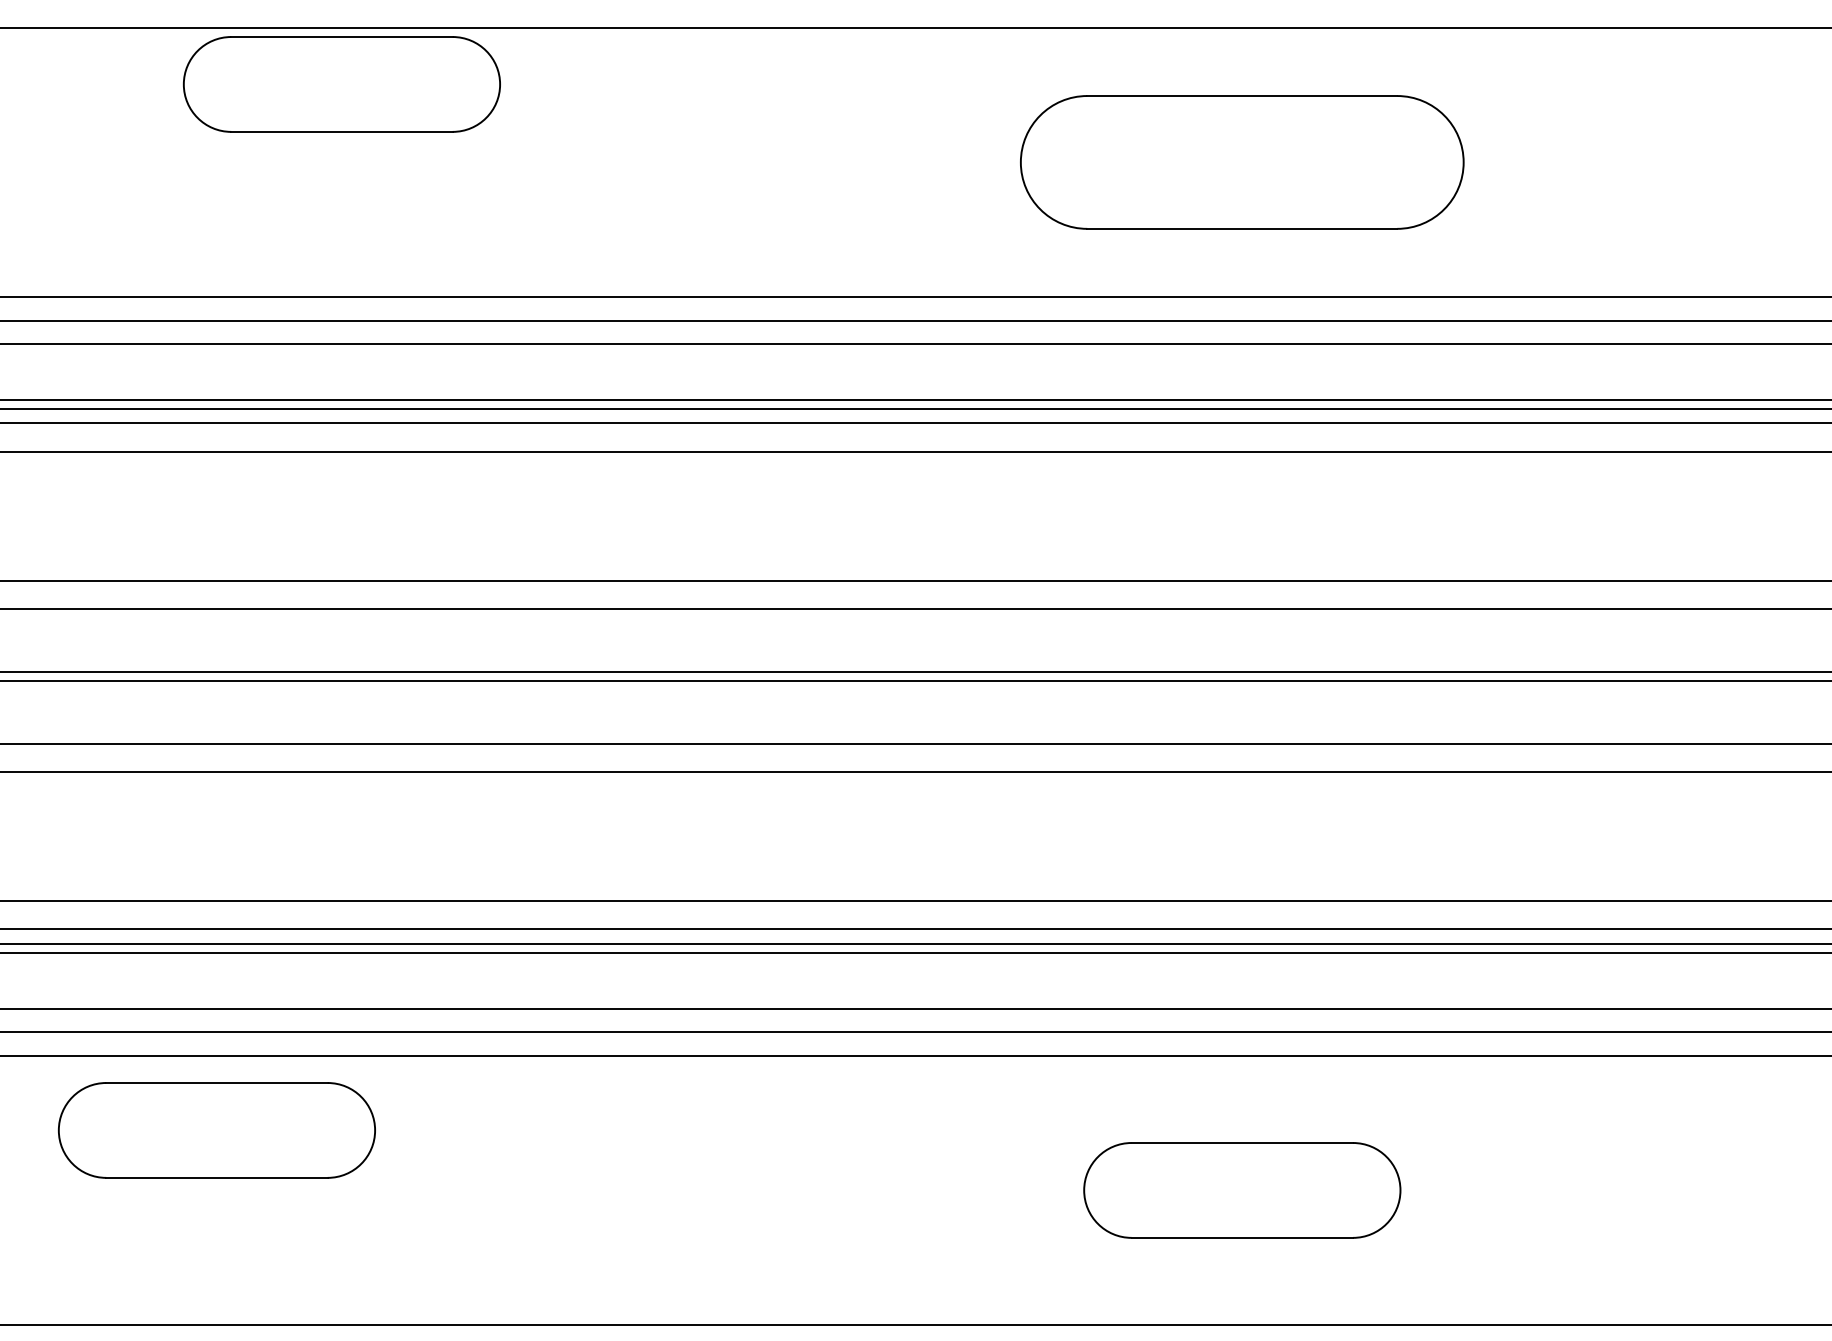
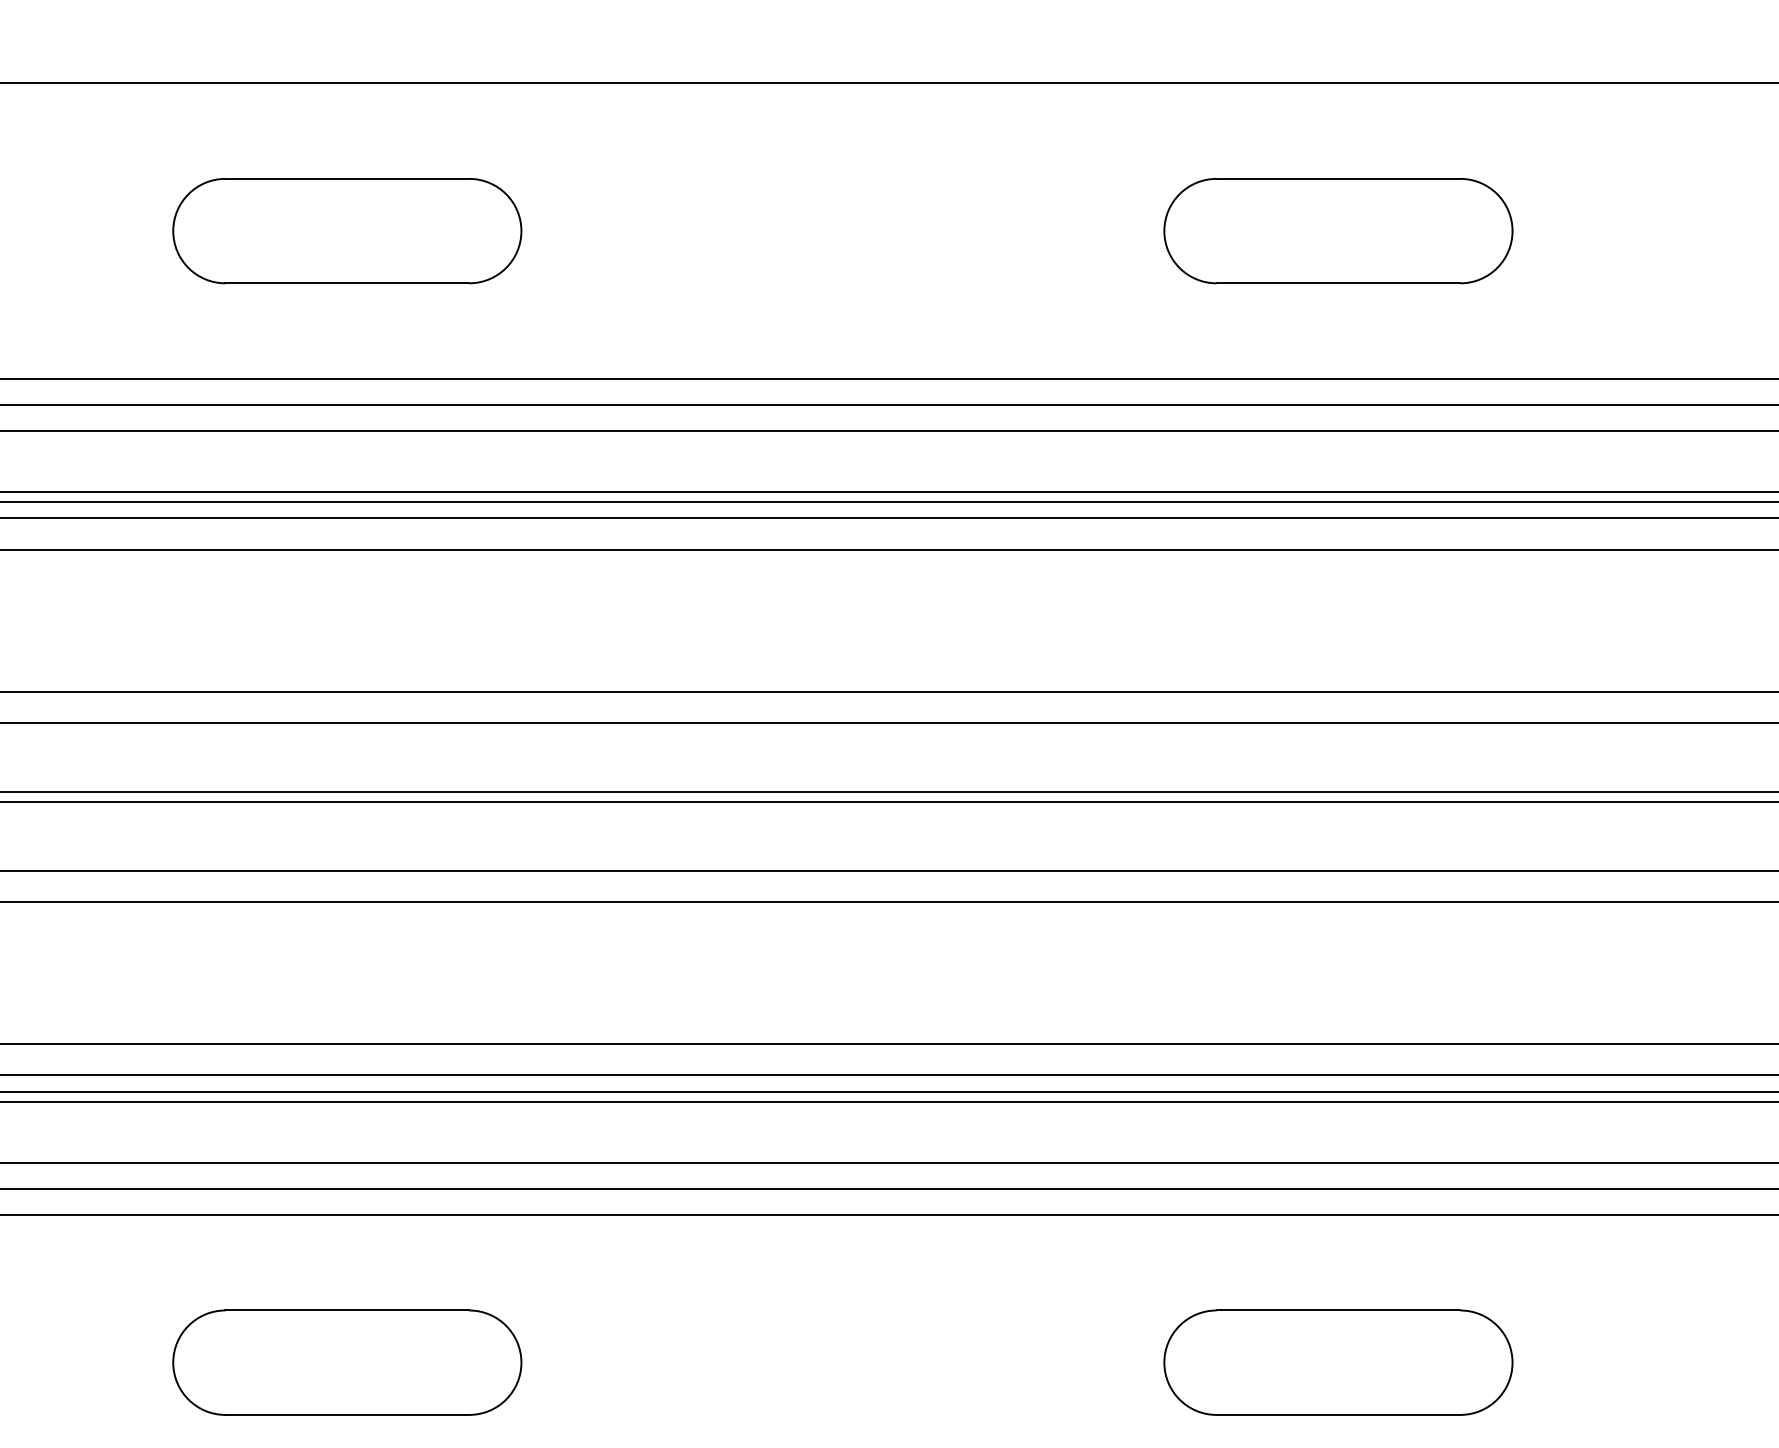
part: (341, 84) -> (346, 231), moved
part: (1242, 162) -> (1338, 231), size x0.71
part: (216, 1130) -> (346, 1362), moved

